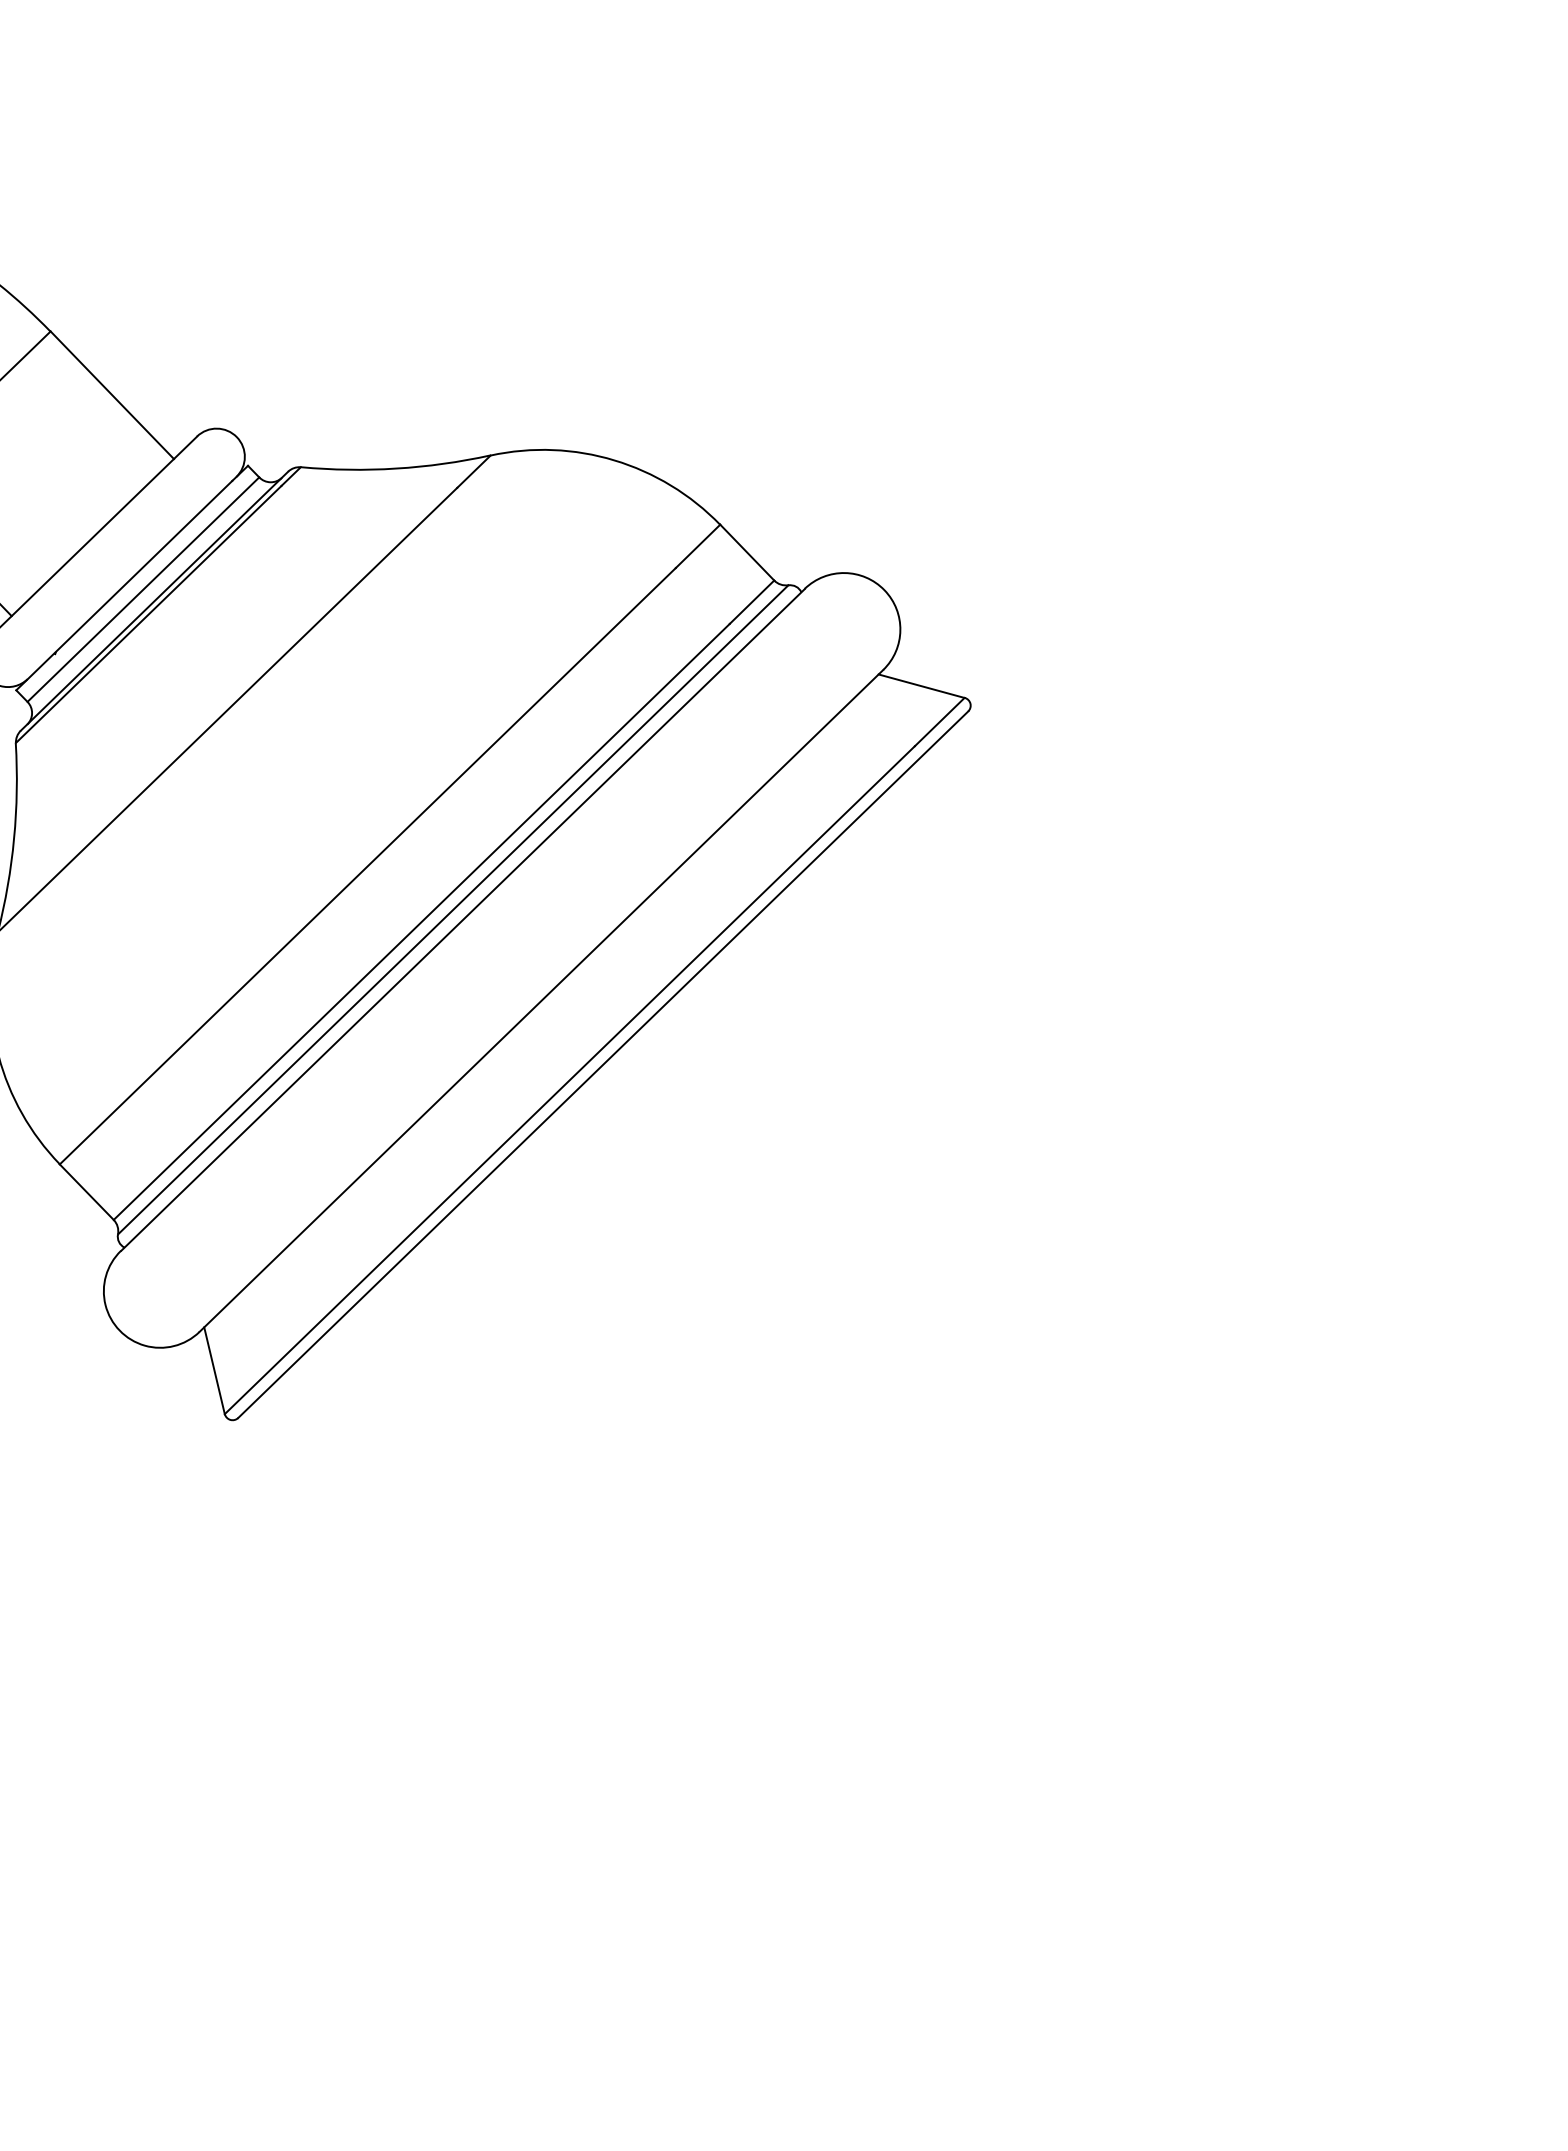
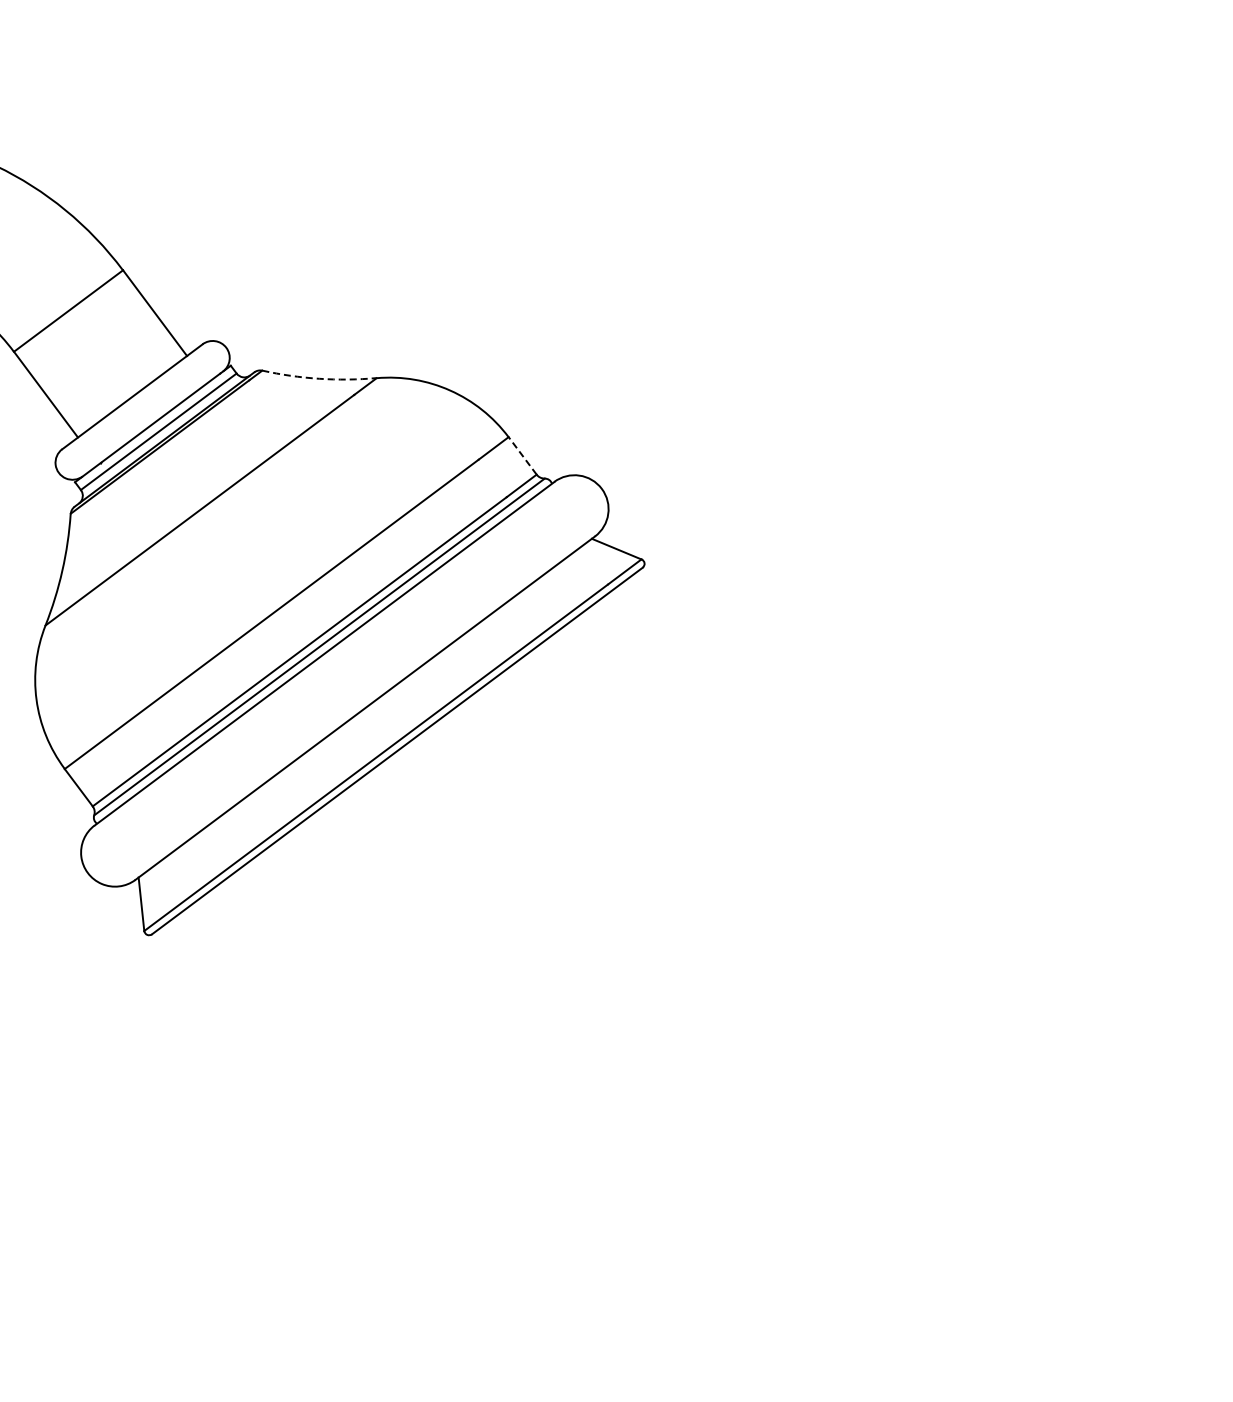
arc: (396, 468) -> (319, 378), solid -> dashed
line: (746, 552) -> (522, 455), solid -> dashed

